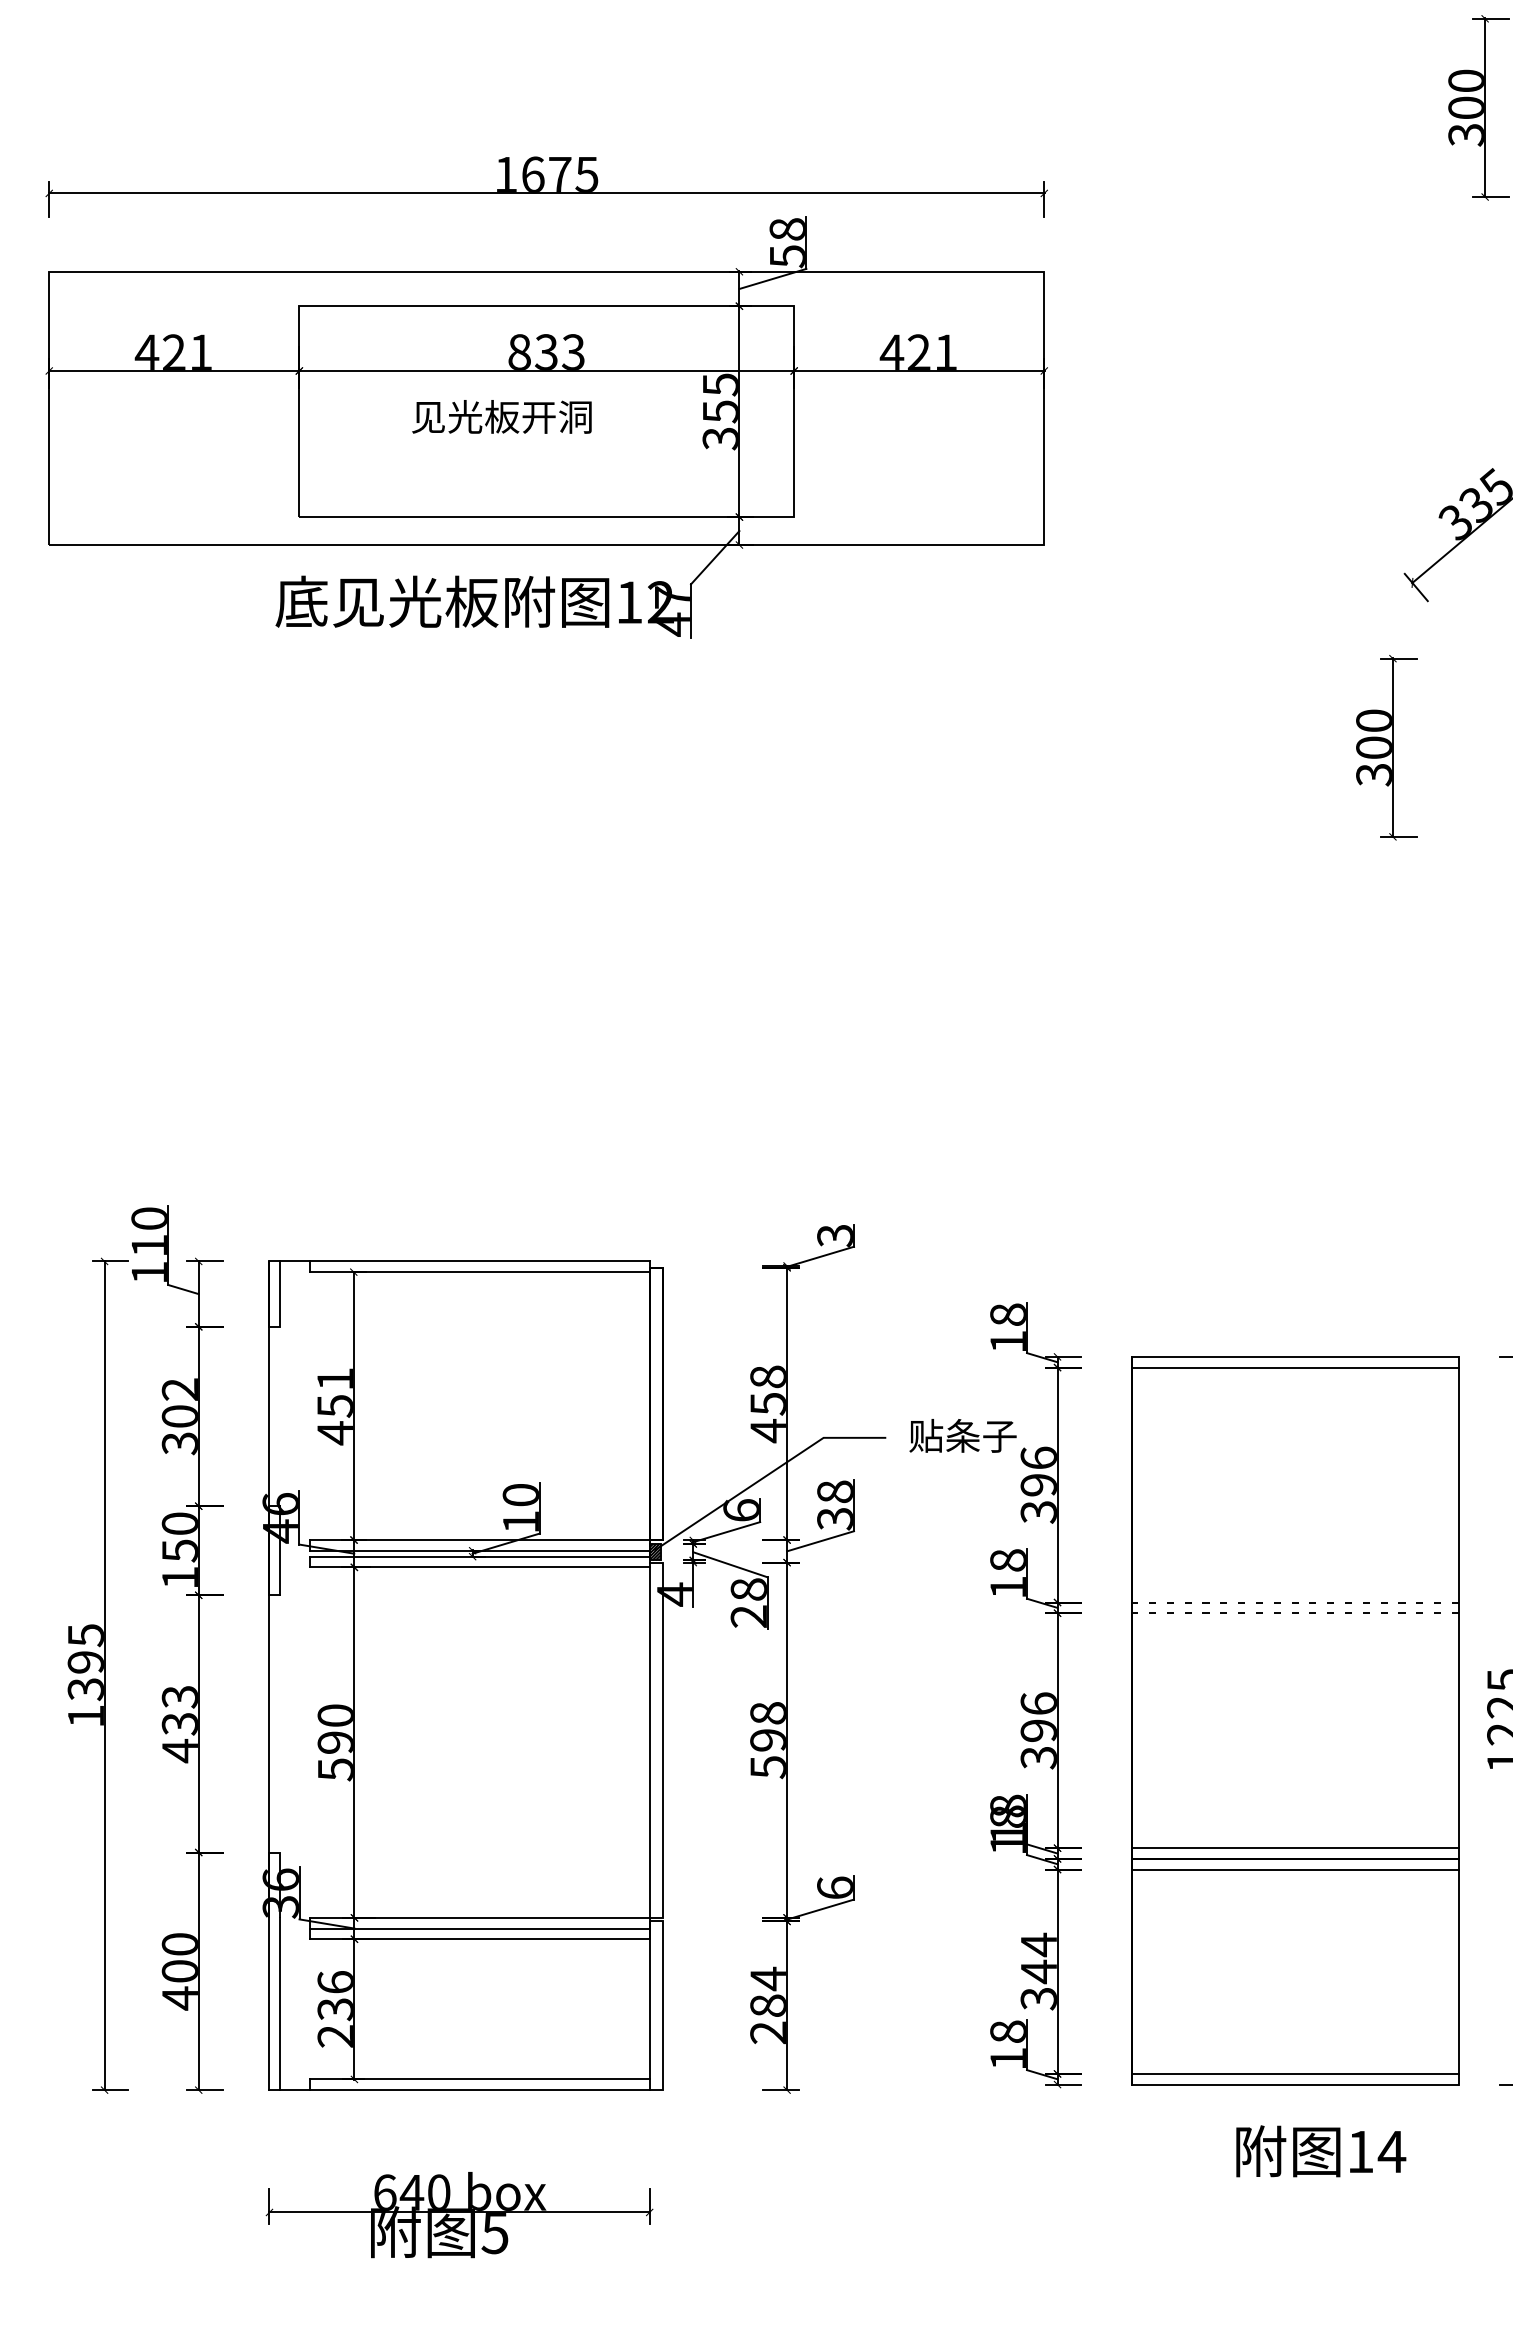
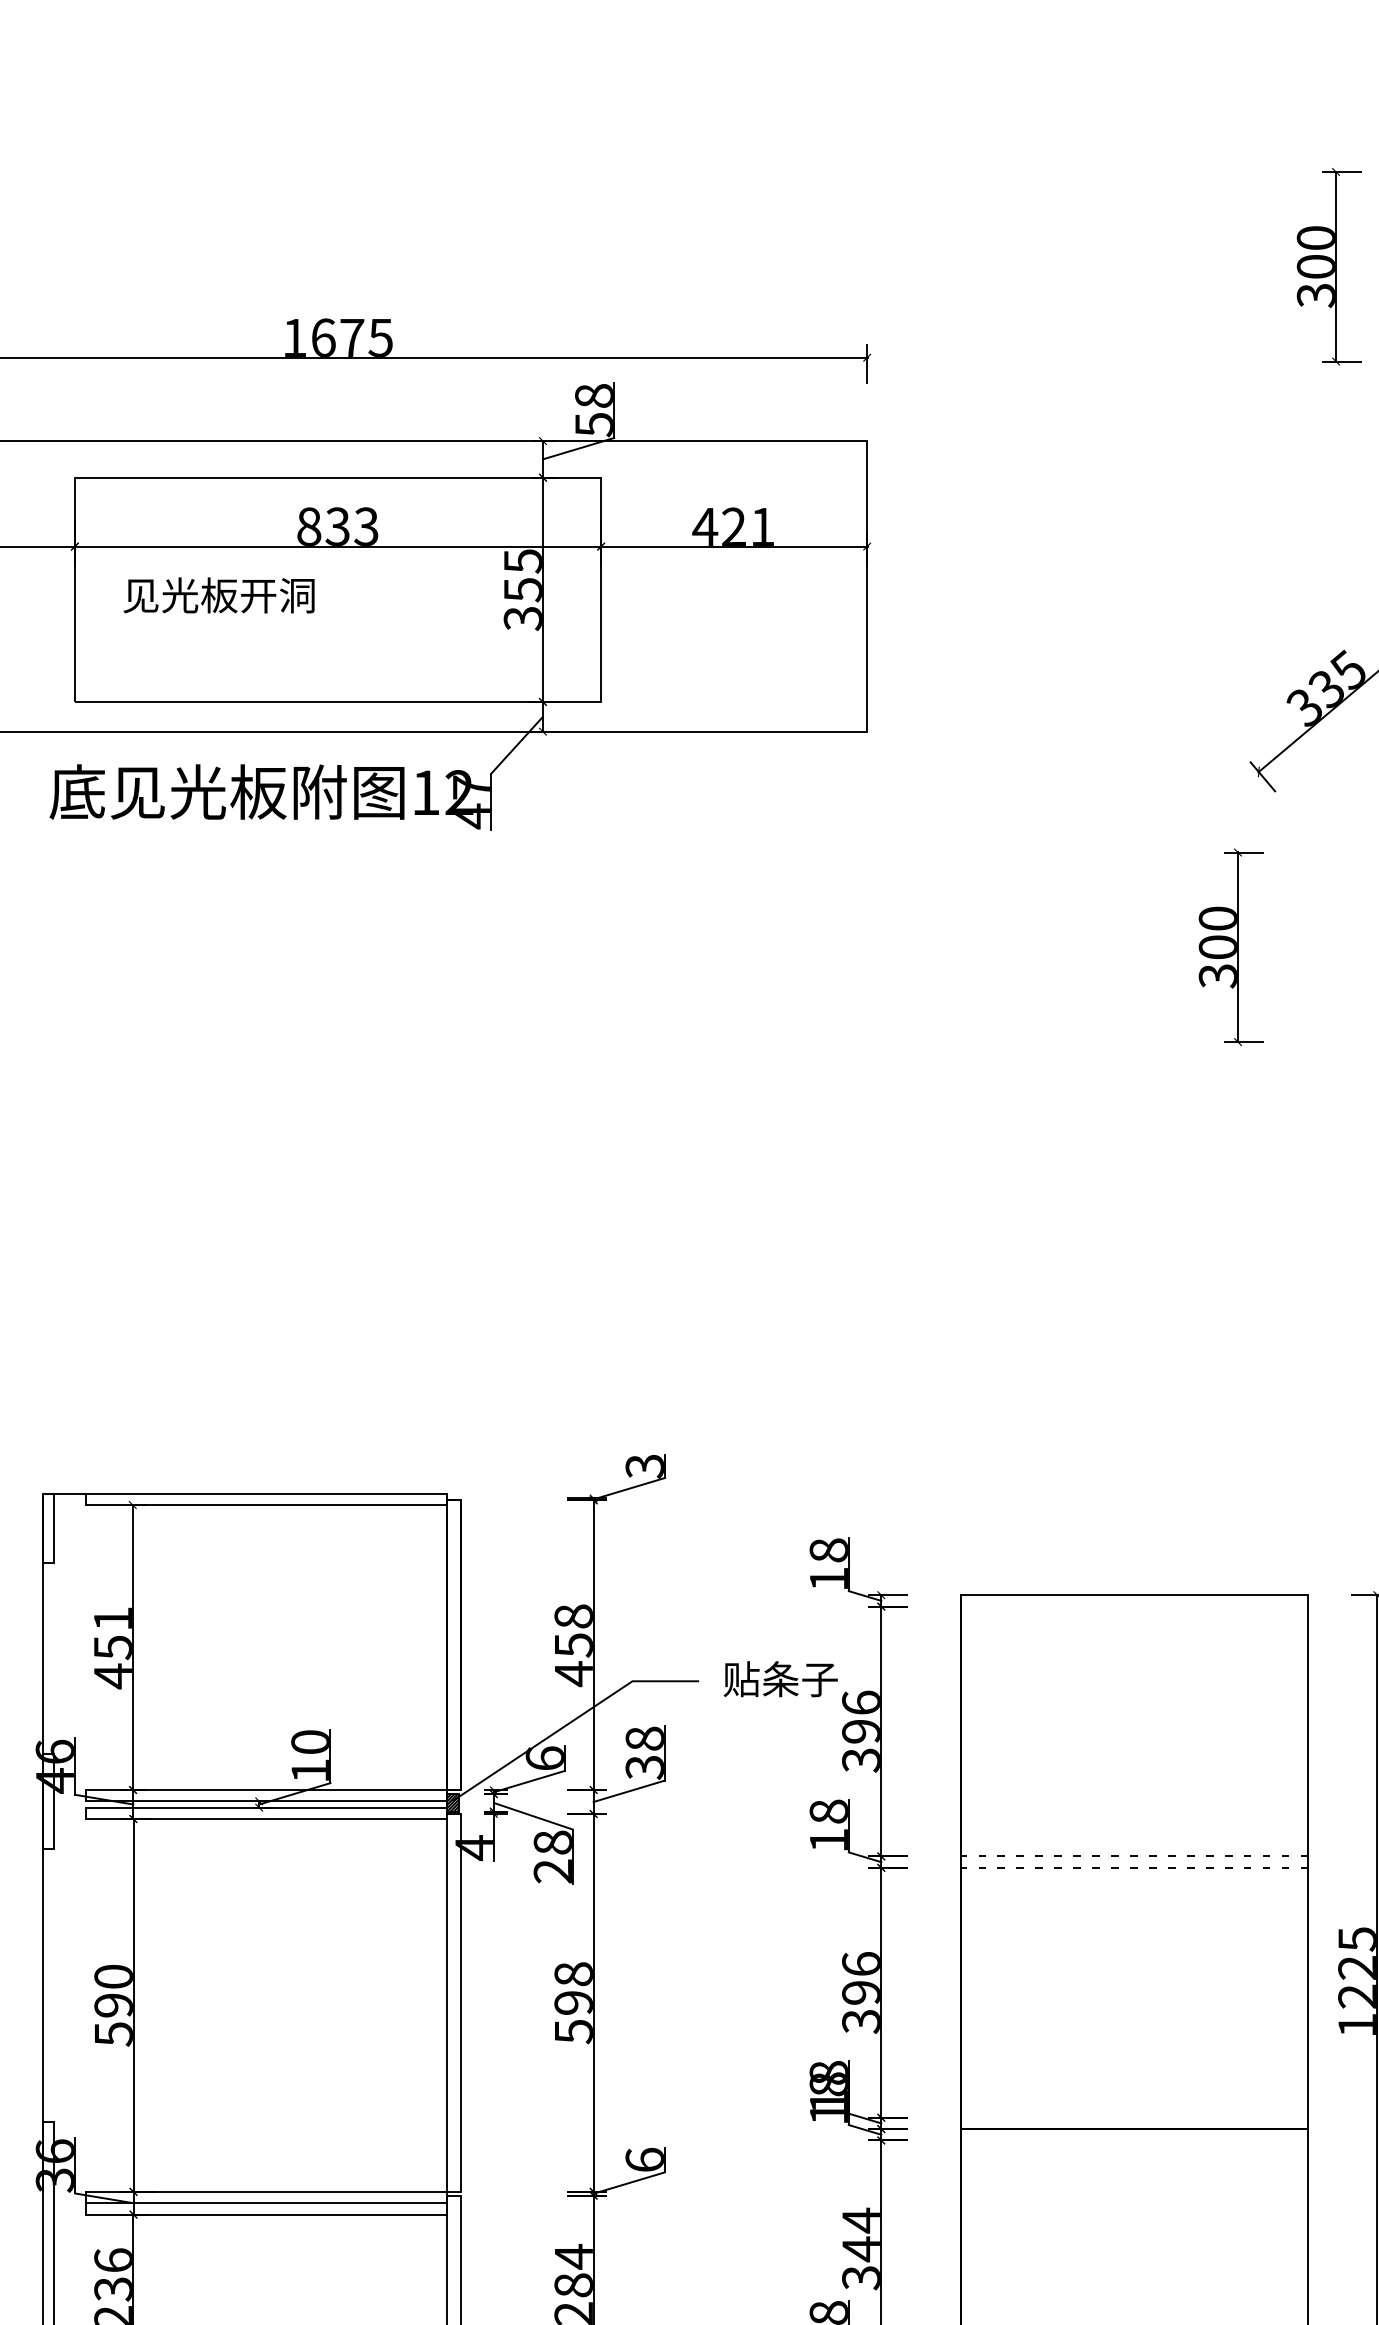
text: (501, 416) -> (218, 594), moved
line: (1295, 1367) -> (1134, 1606), removed
line: (1295, 1848) -> (1134, 2118), removed
line: (1295, 1869) -> (1134, 2140), removed

